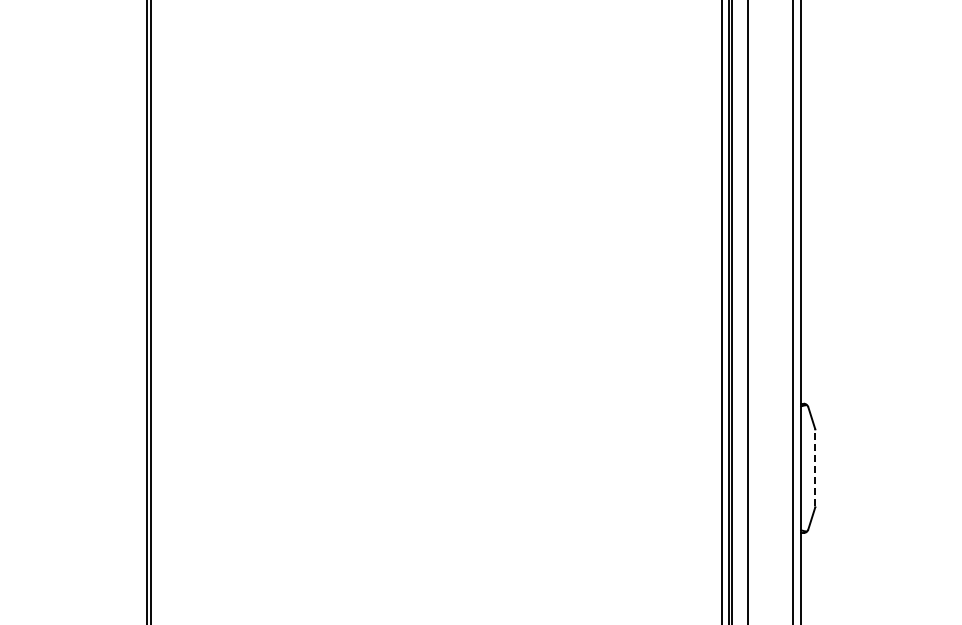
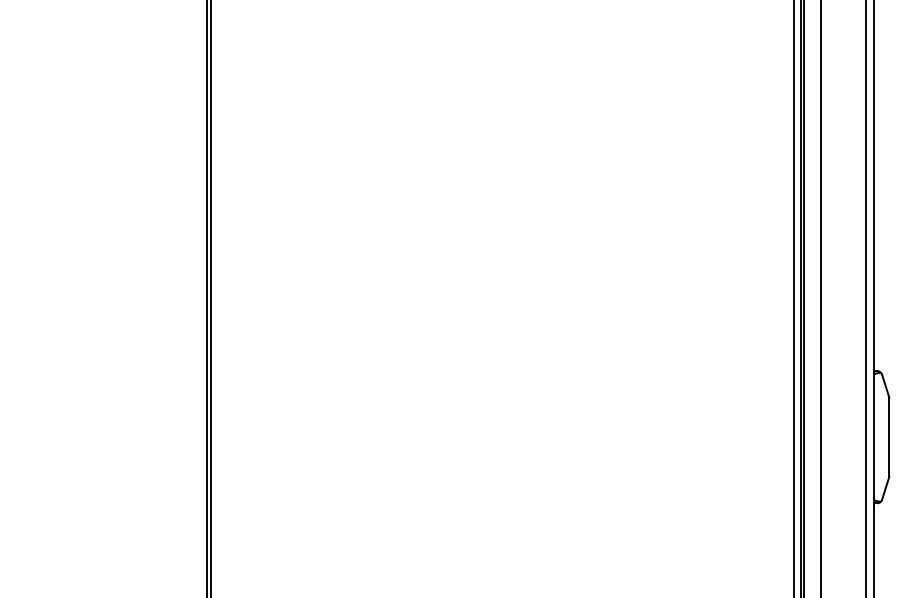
line: (815, 468) -> (889, 437), dashed -> solid

